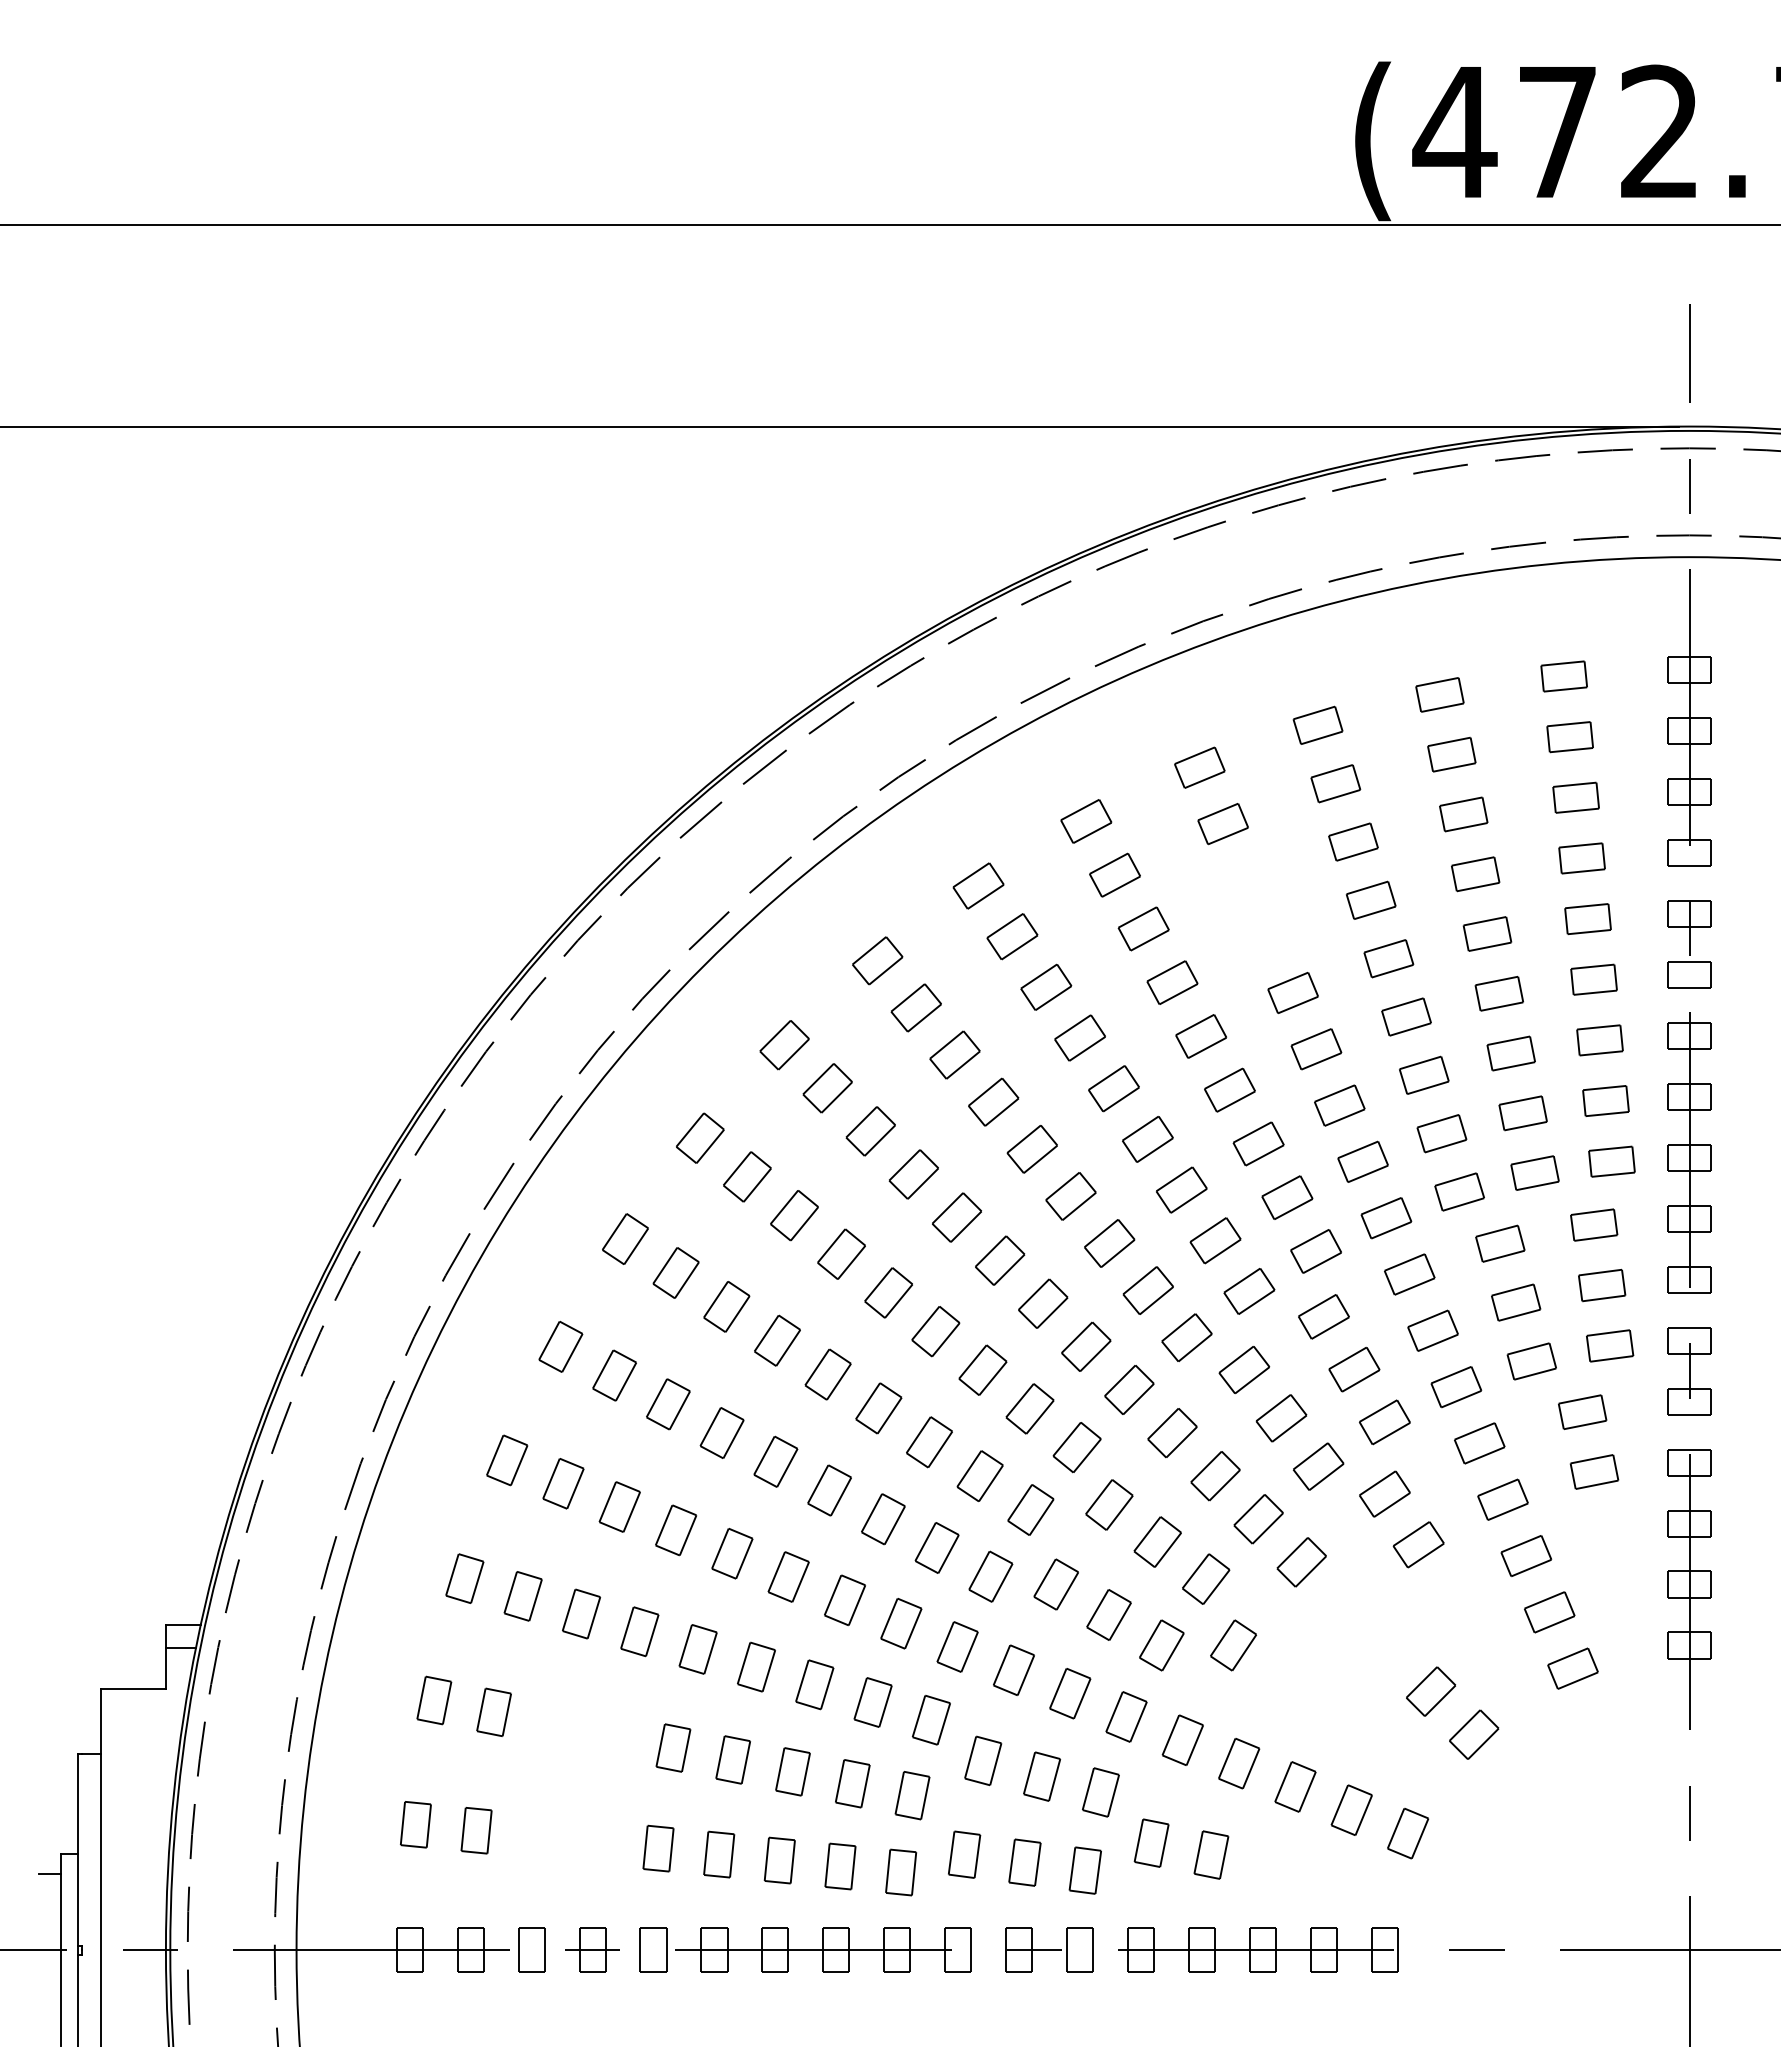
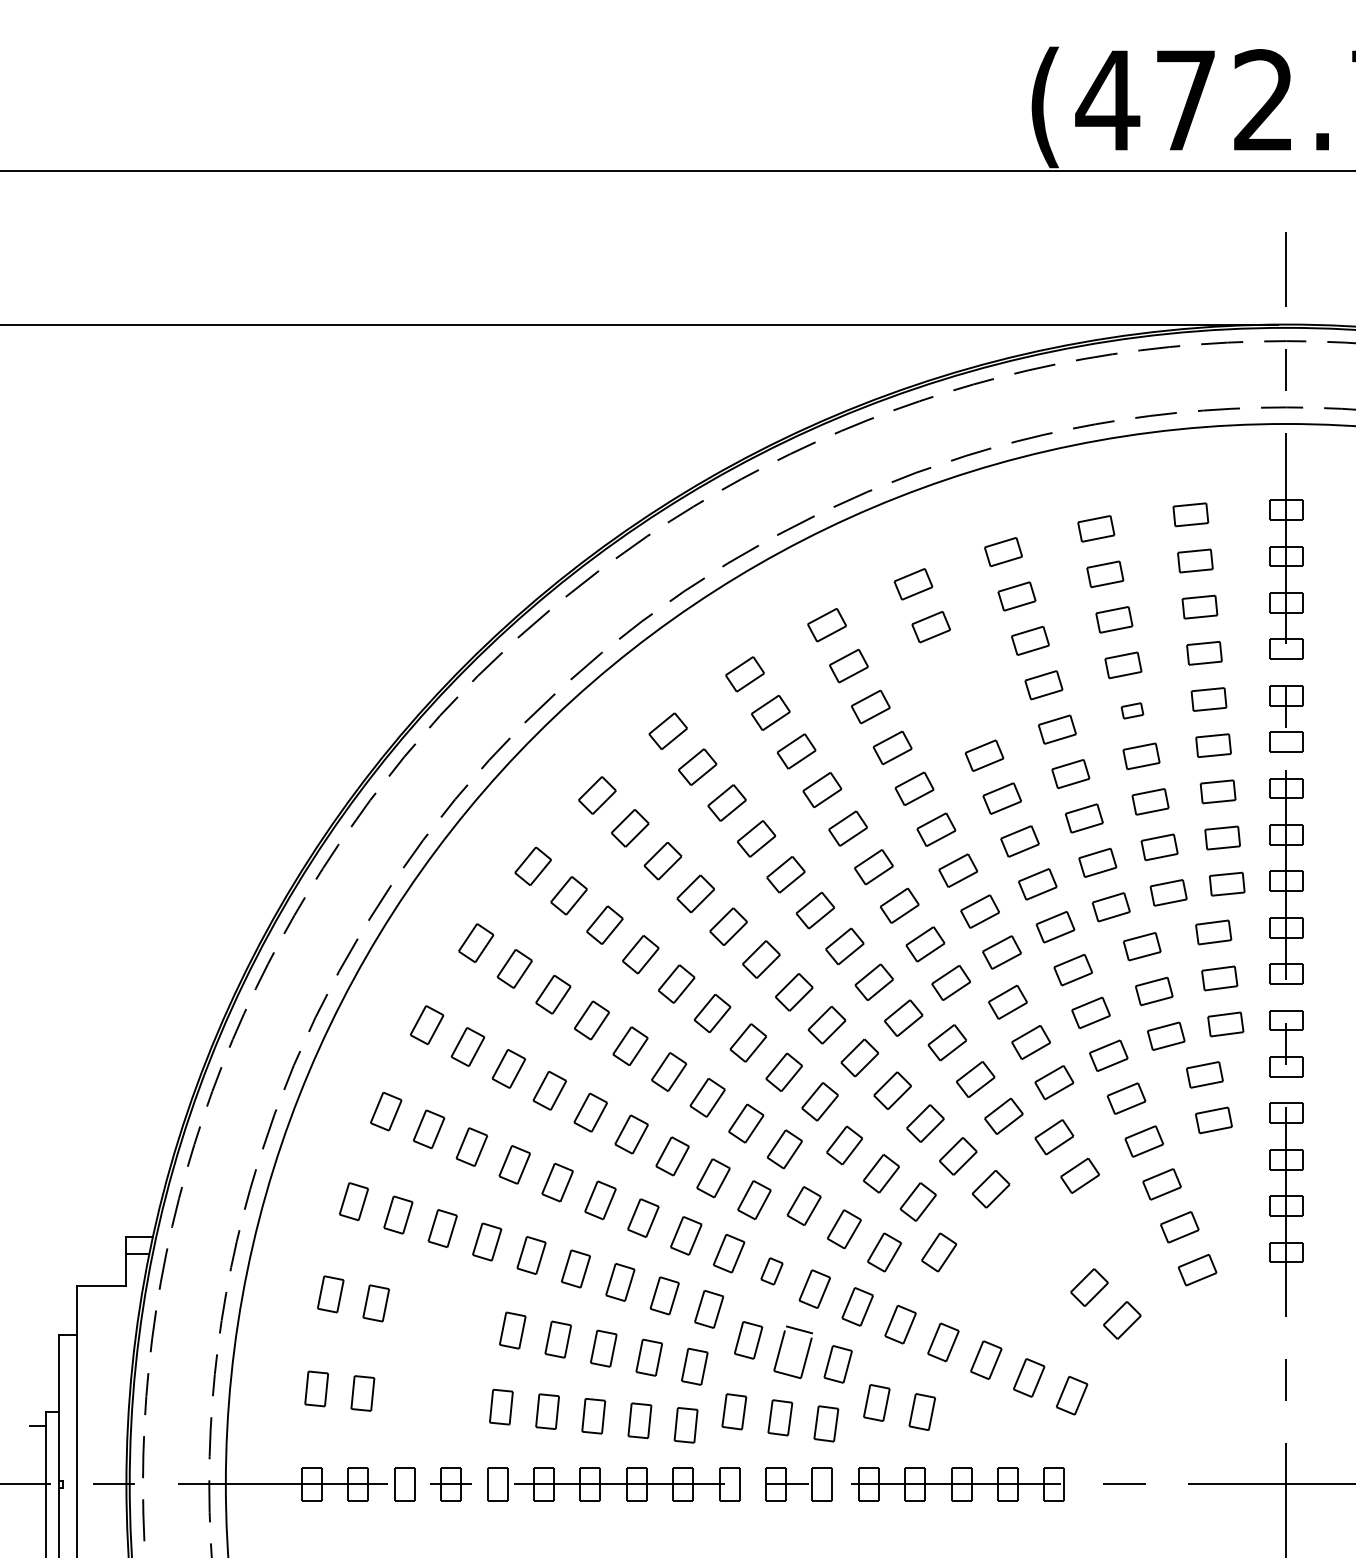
part: (1487, 933) -> (1132, 710), size x0.6
part: (1013, 1670) -> (771, 1271), size x0.7
part: (1040, 1776) -> (792, 1352), size x1.4

